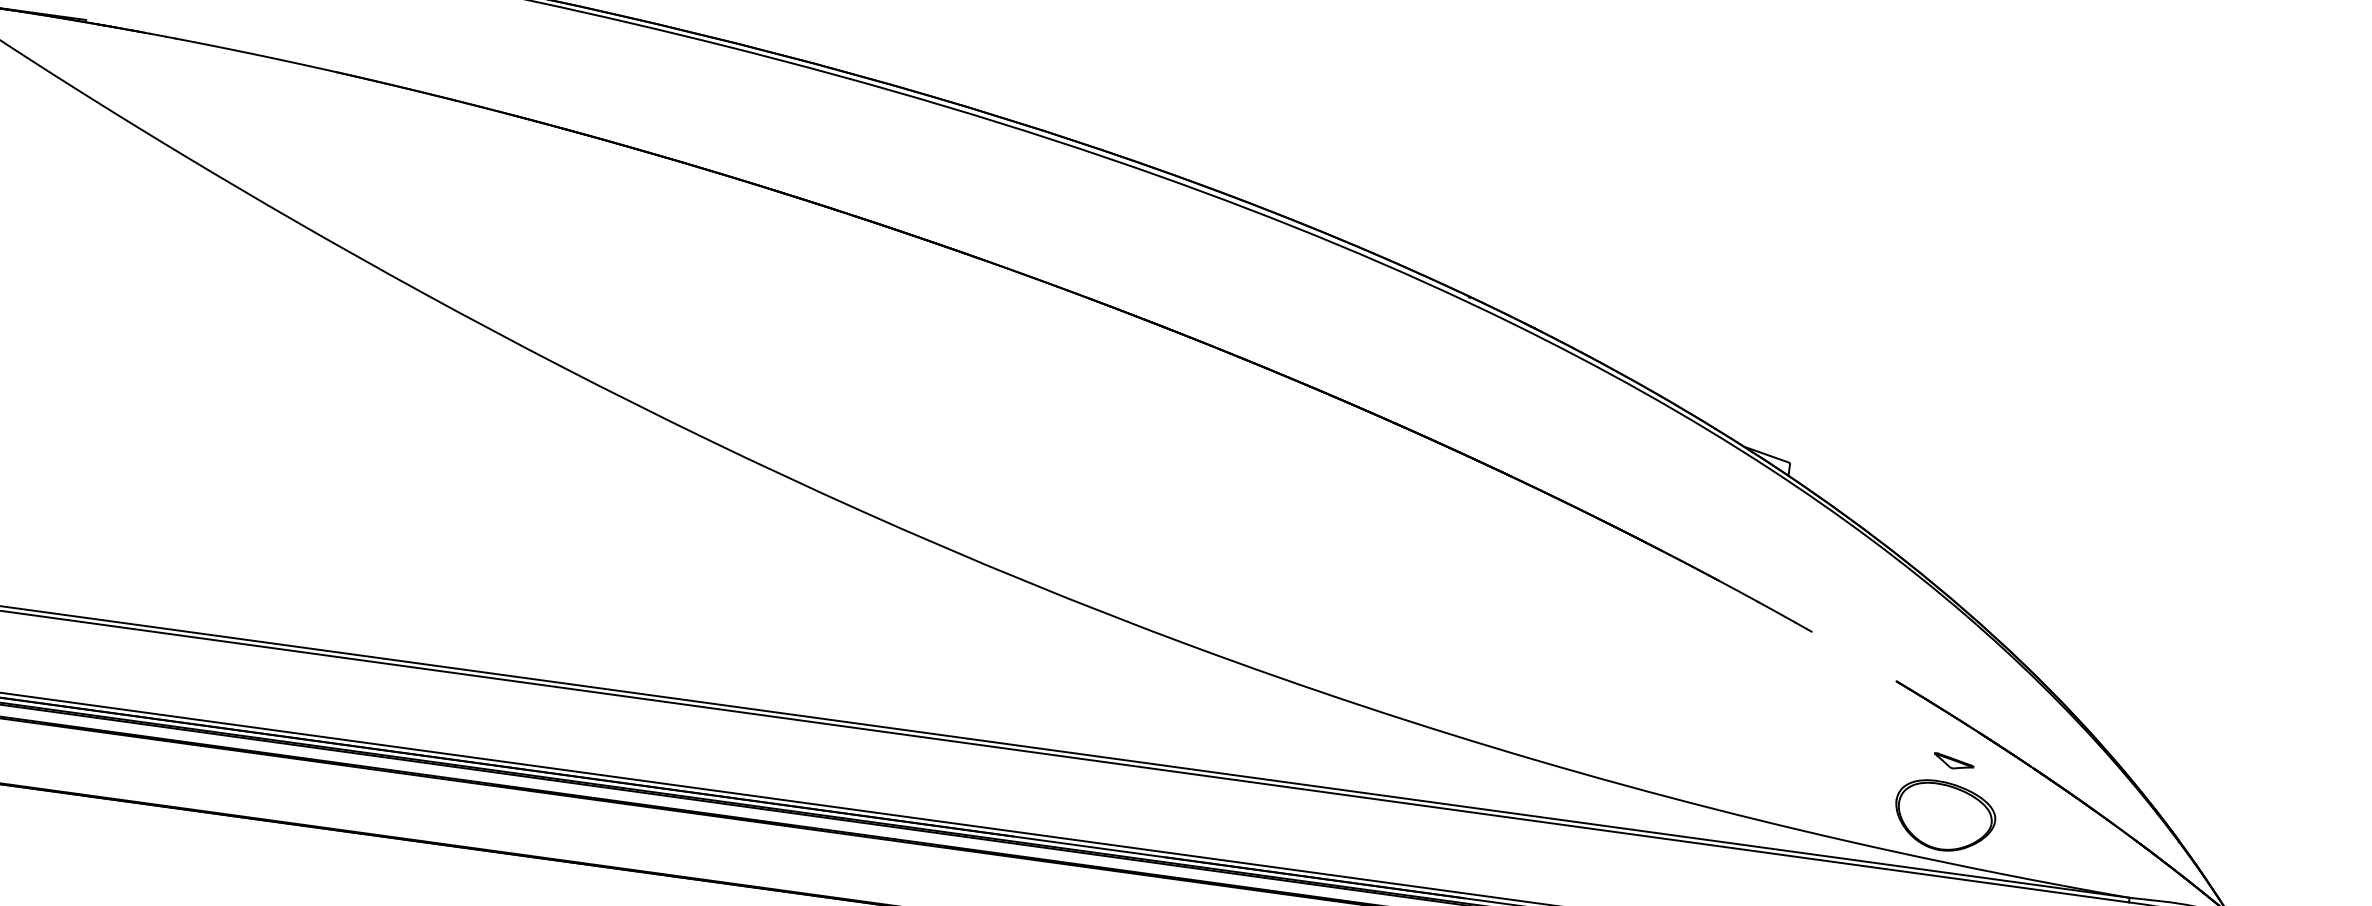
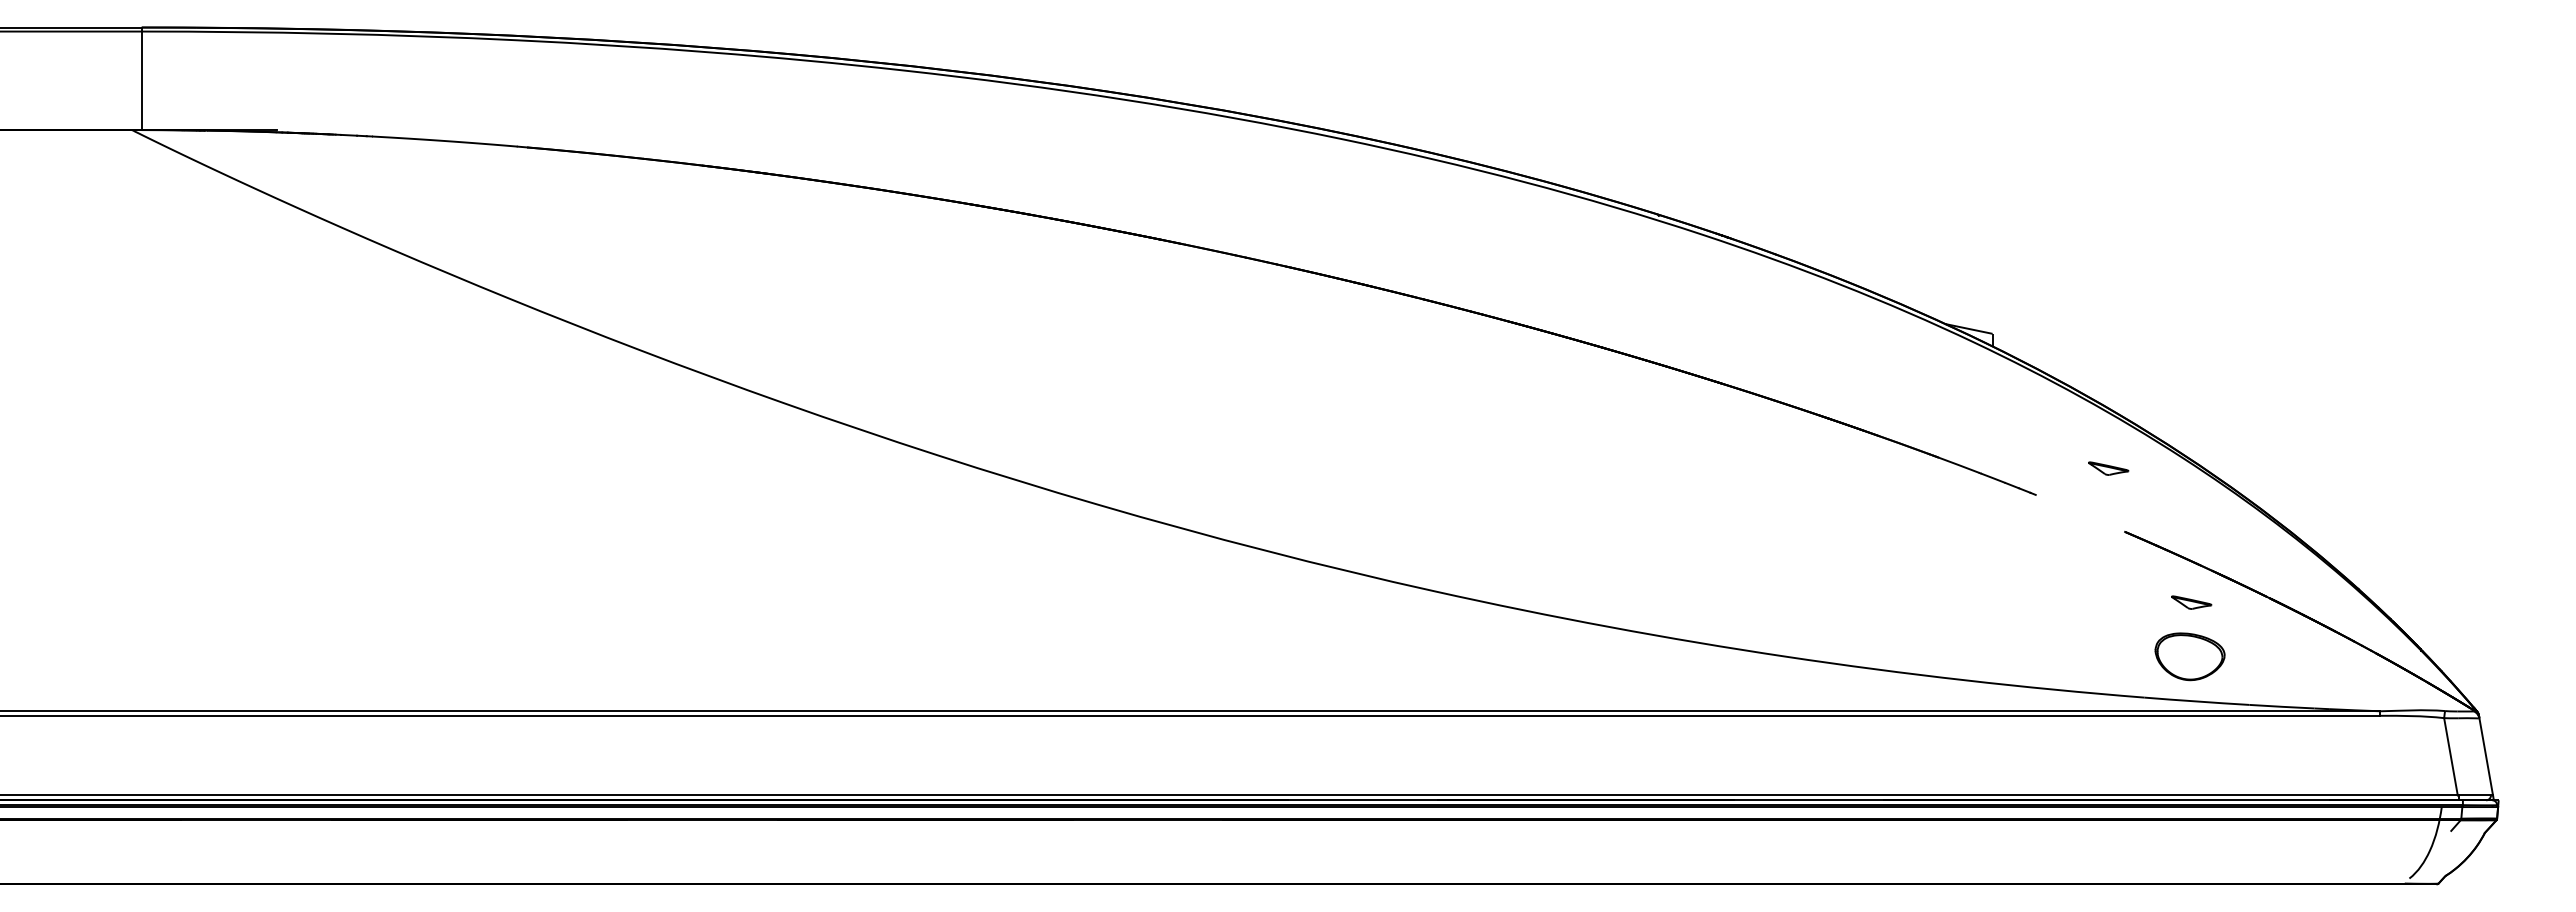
part: (1888, 615) -> (2108, 468), added
part: (1944, 816) -> (2189, 656), size x0.7

